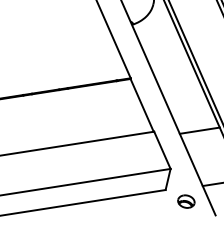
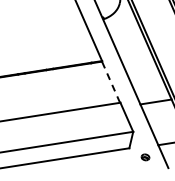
line: (141, 104) -> (110, 81), solid -> dashed
part: (186, 201) -> (145, 157), size x0.6

